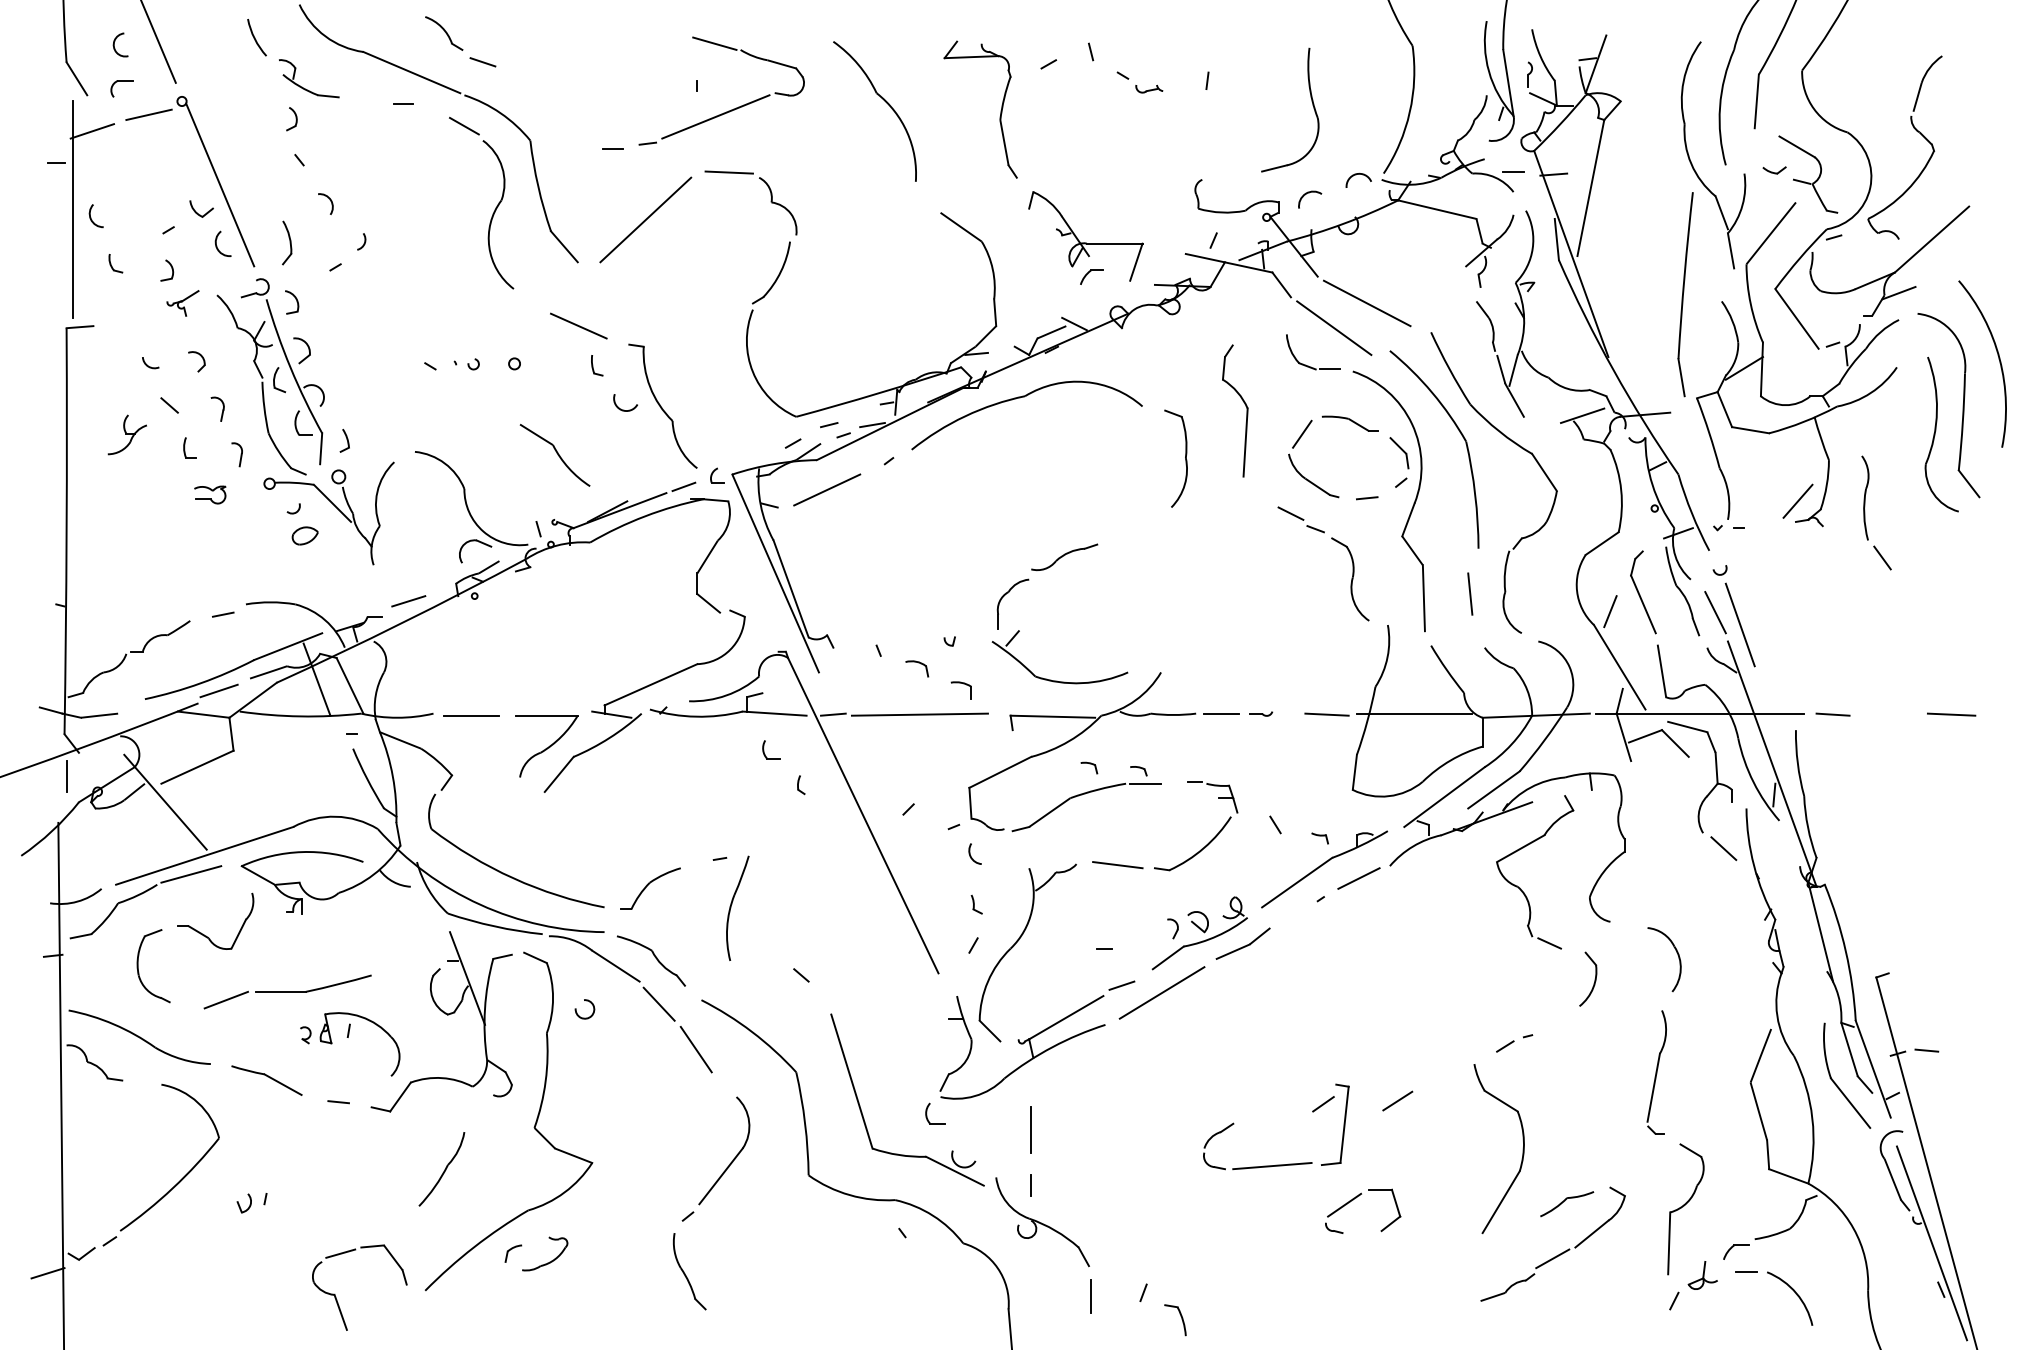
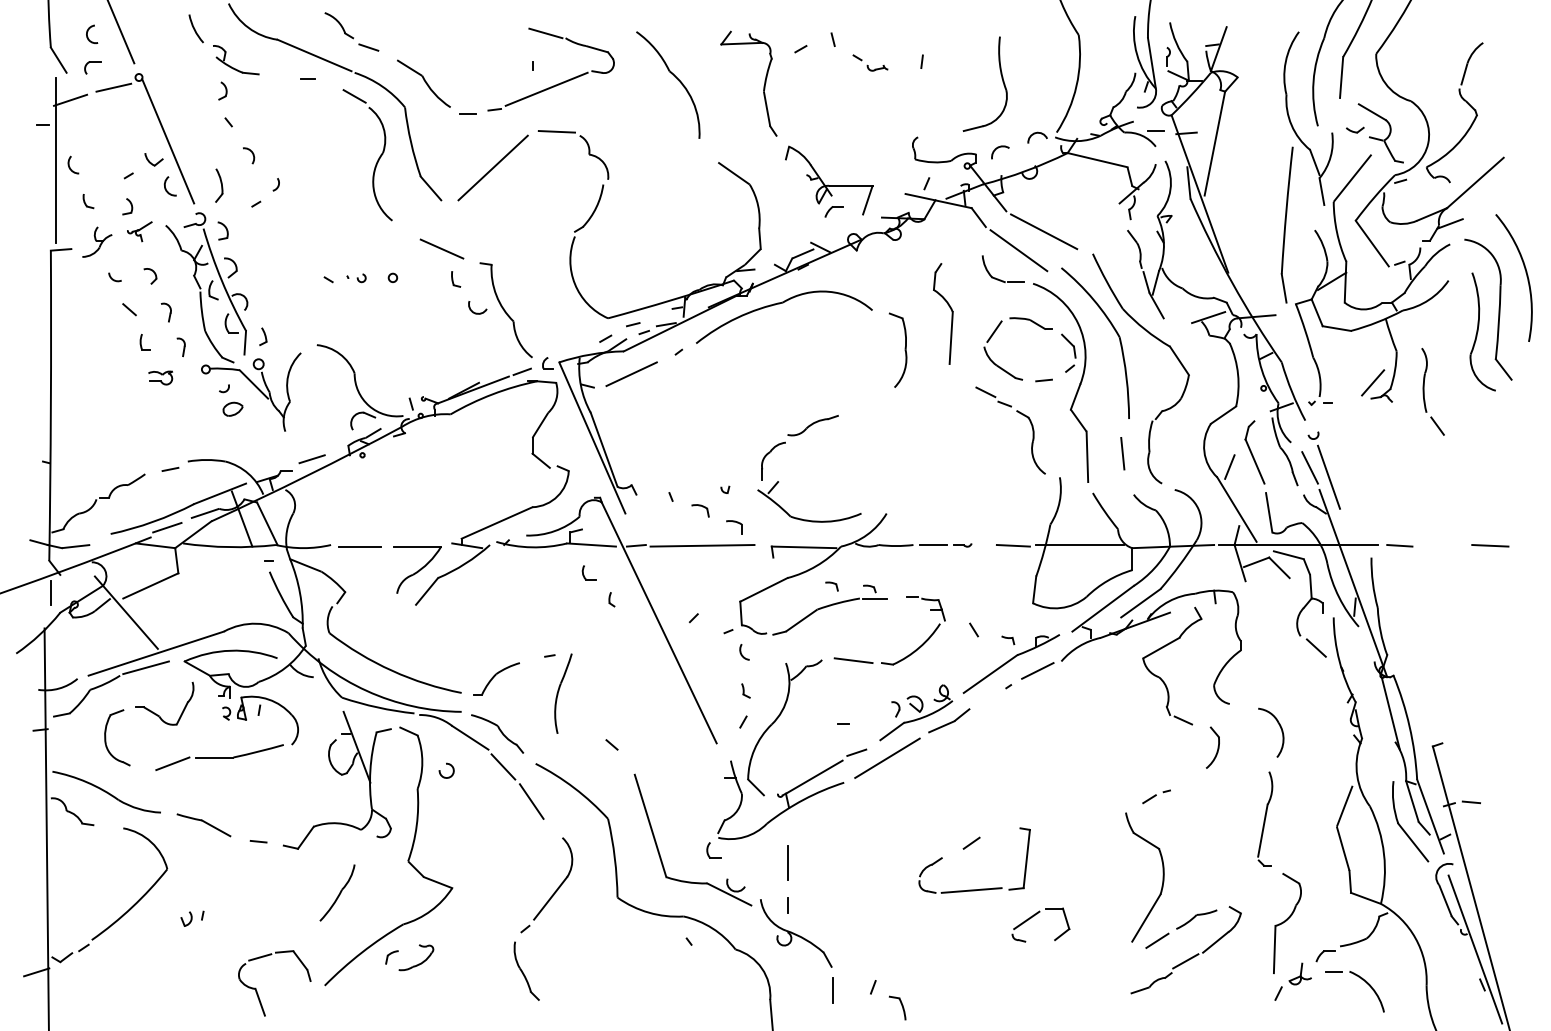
part: (127, 434) -> (97, 241), moved
part: (554, 455) -> (423, 83), moved
part: (350, 1044) -> (260, 720), moved
line: (1397, 1100) -> (1157, 940), moved
line: (1323, 1103) -> (971, 842), moved

